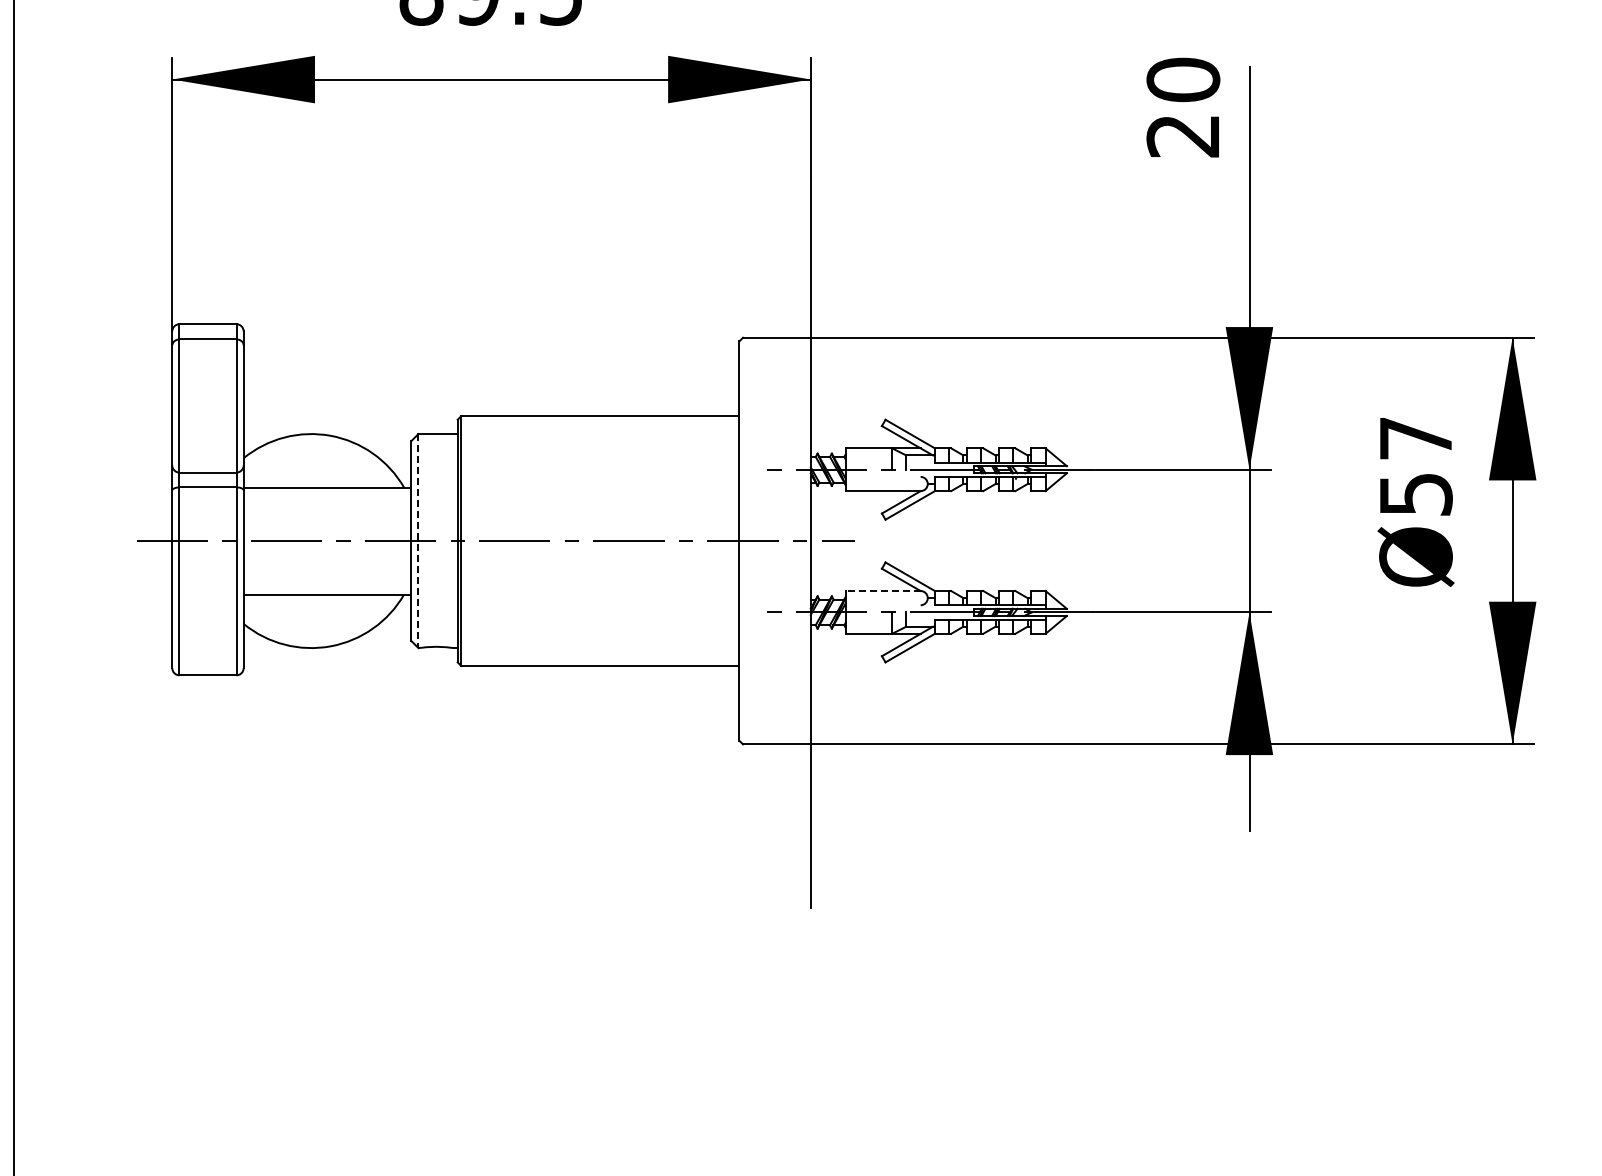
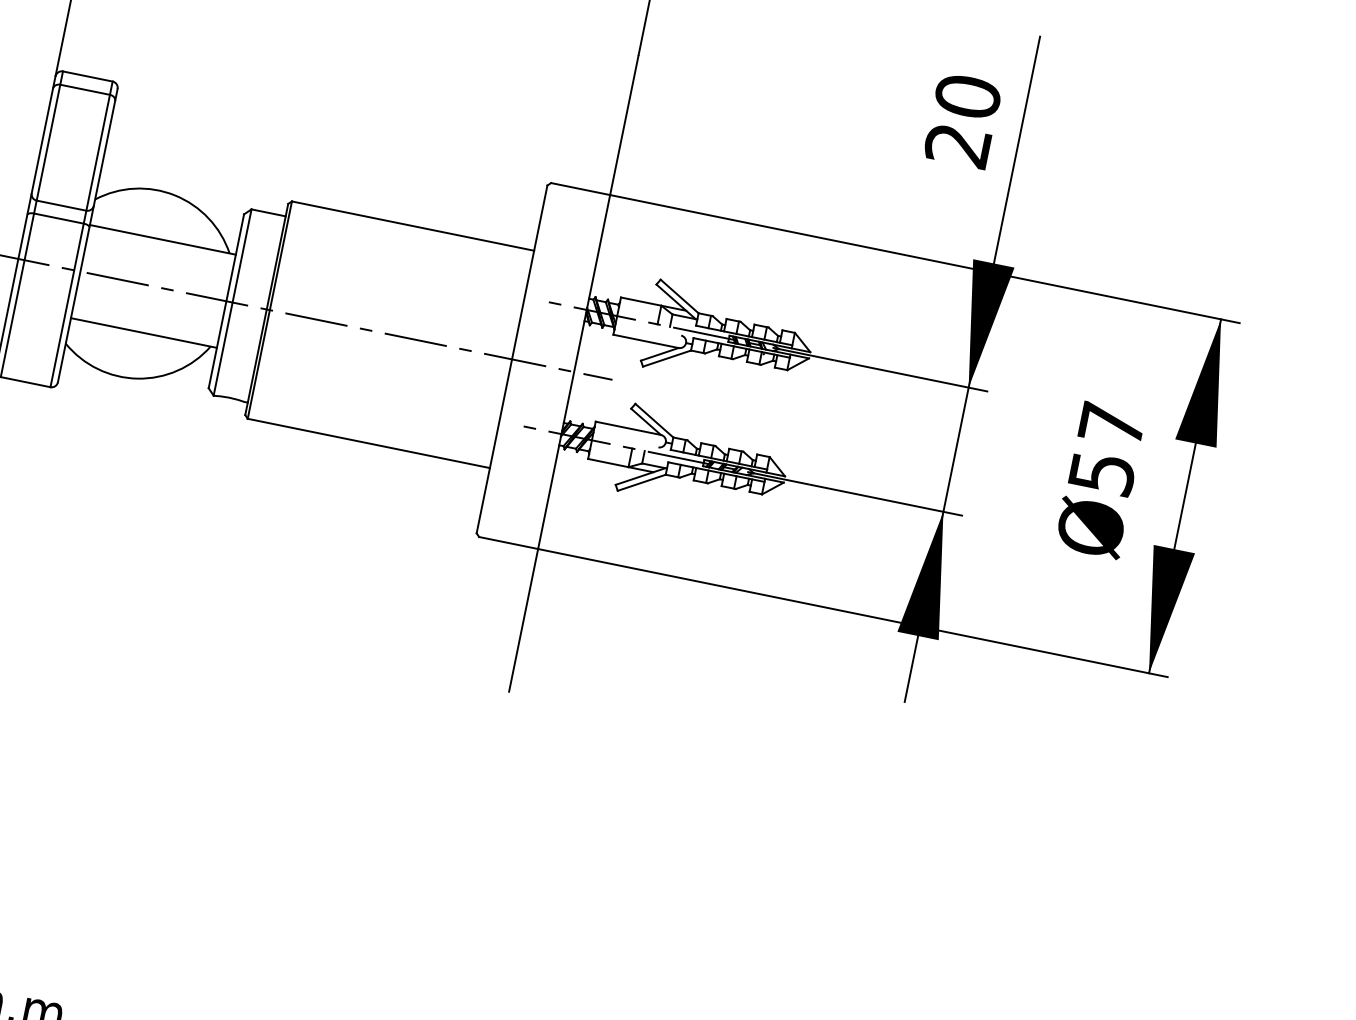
text: (1183, 107) -> (963, 120), moved
text: (1415, 502) -> (1100, 480), moved
line: (418, 541) -> (232, 302), dashed -> solid
line: (882, 591) -> (627, 428), dashed -> solid

